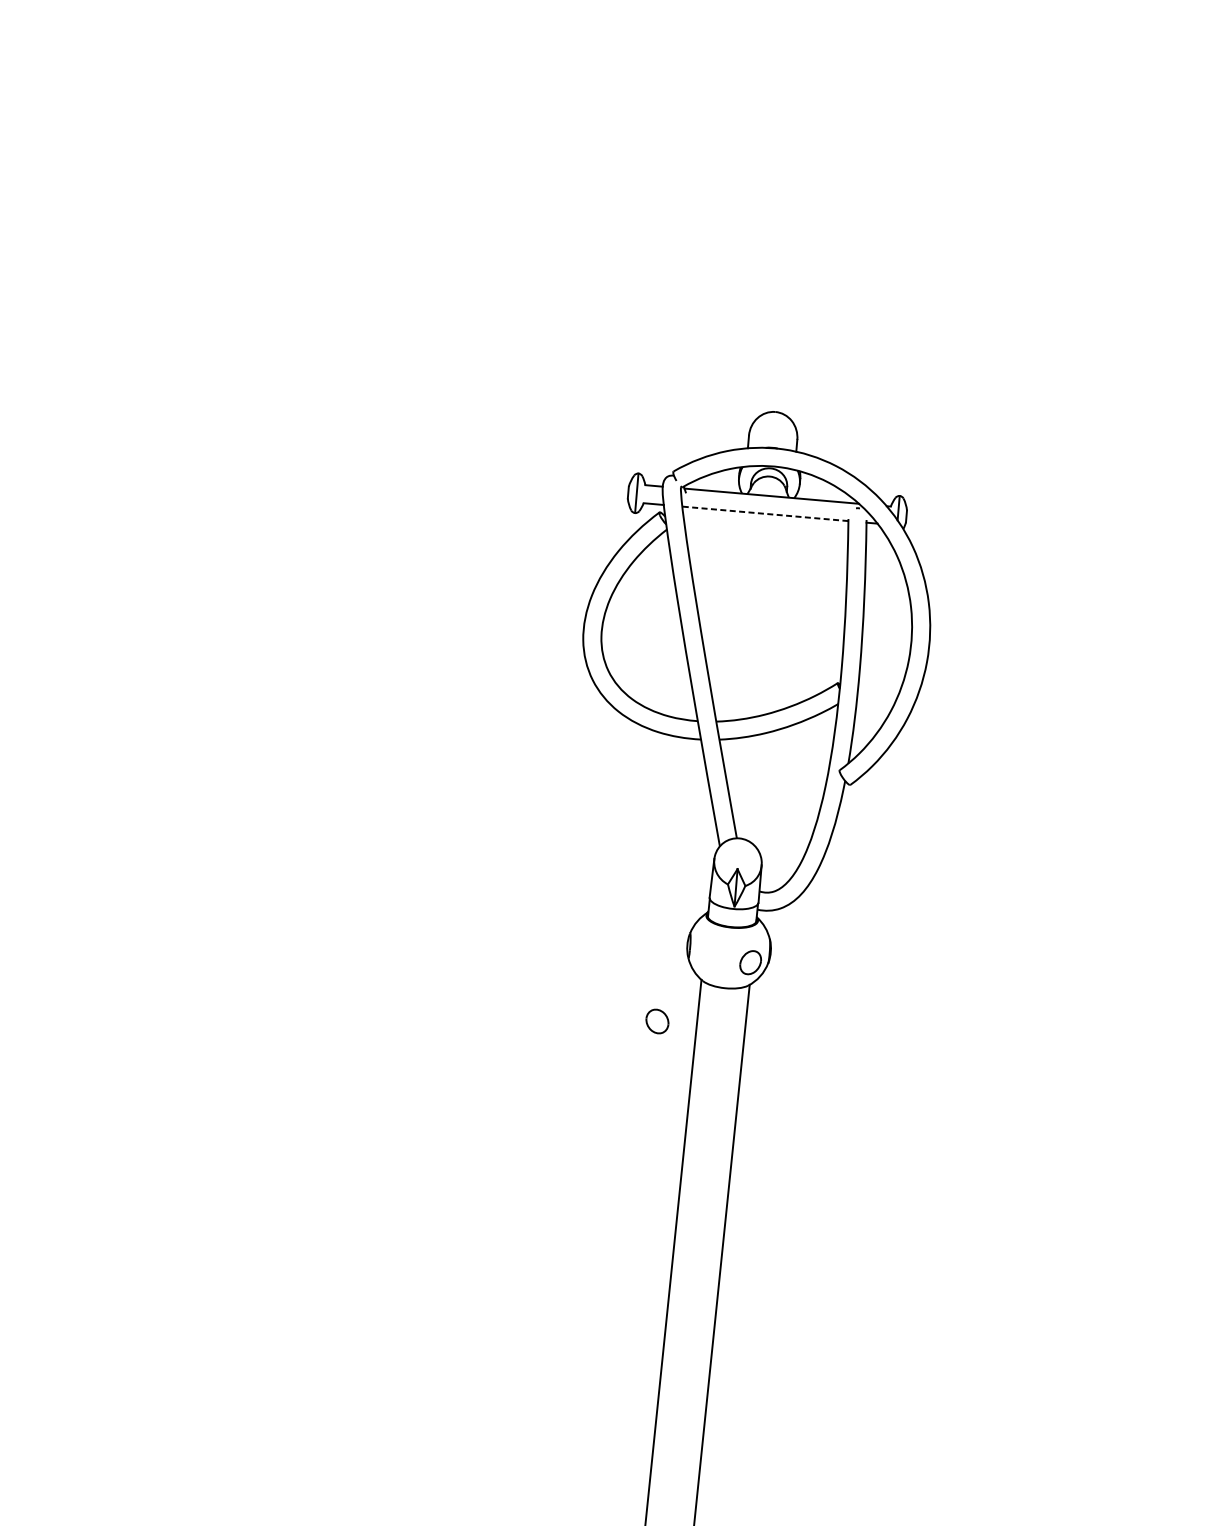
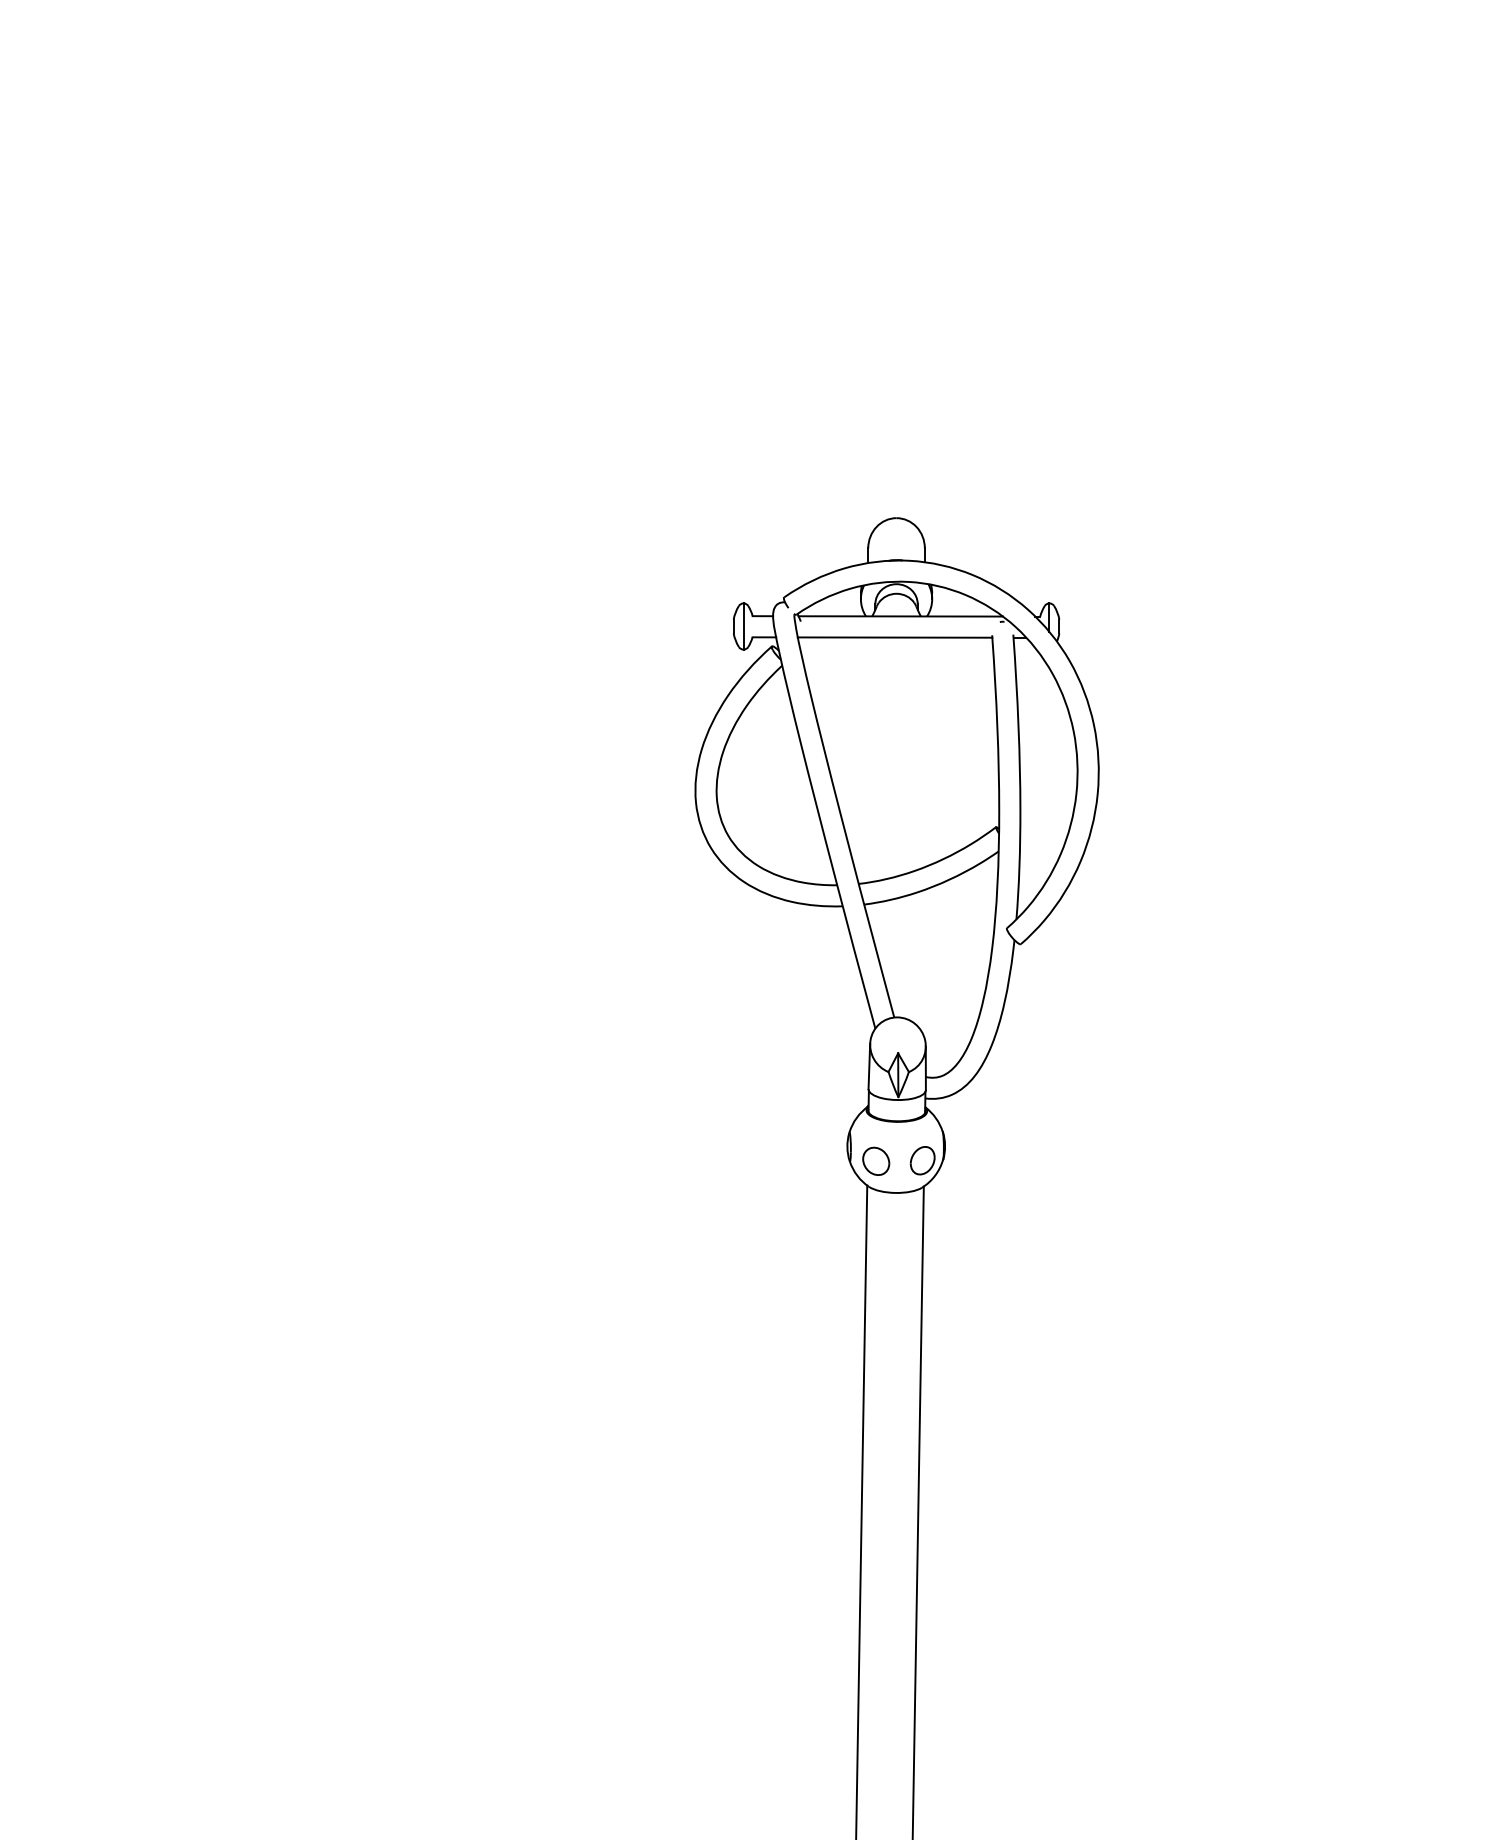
line: (764, 513) -> (894, 637), dashed -> solid
part: (657, 1020) -> (876, 1160), moved

